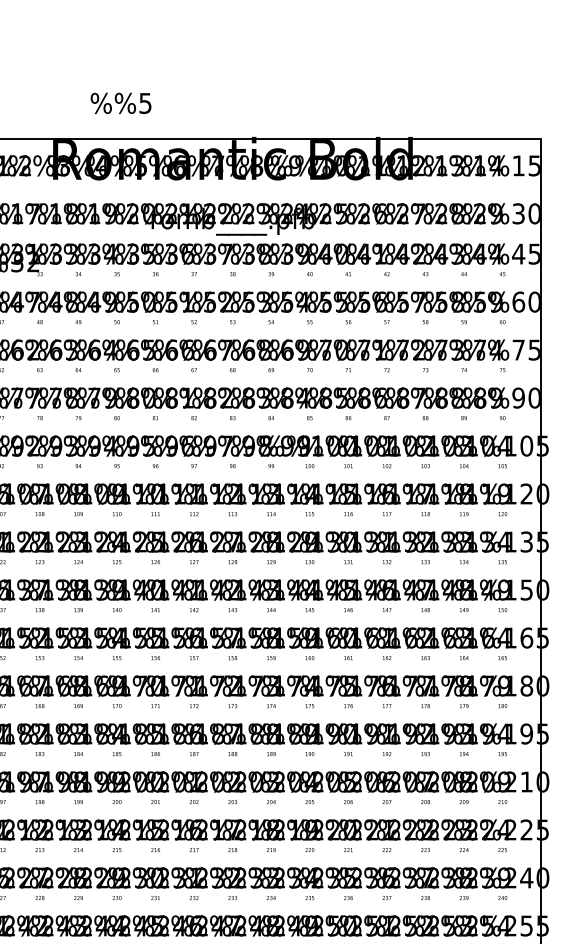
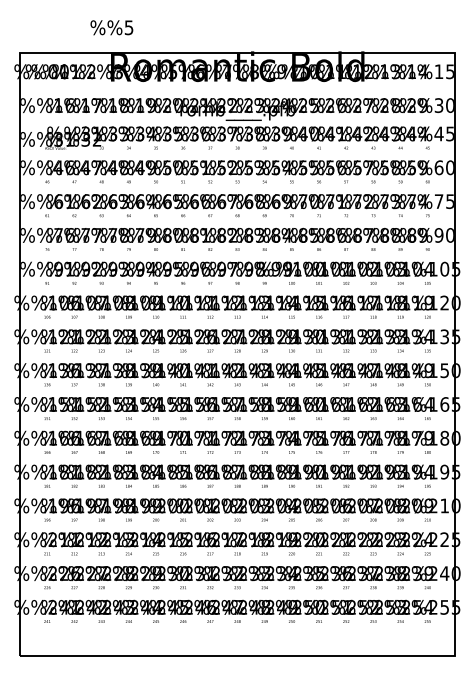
text: (120, 103) -> (111, 27), moved

